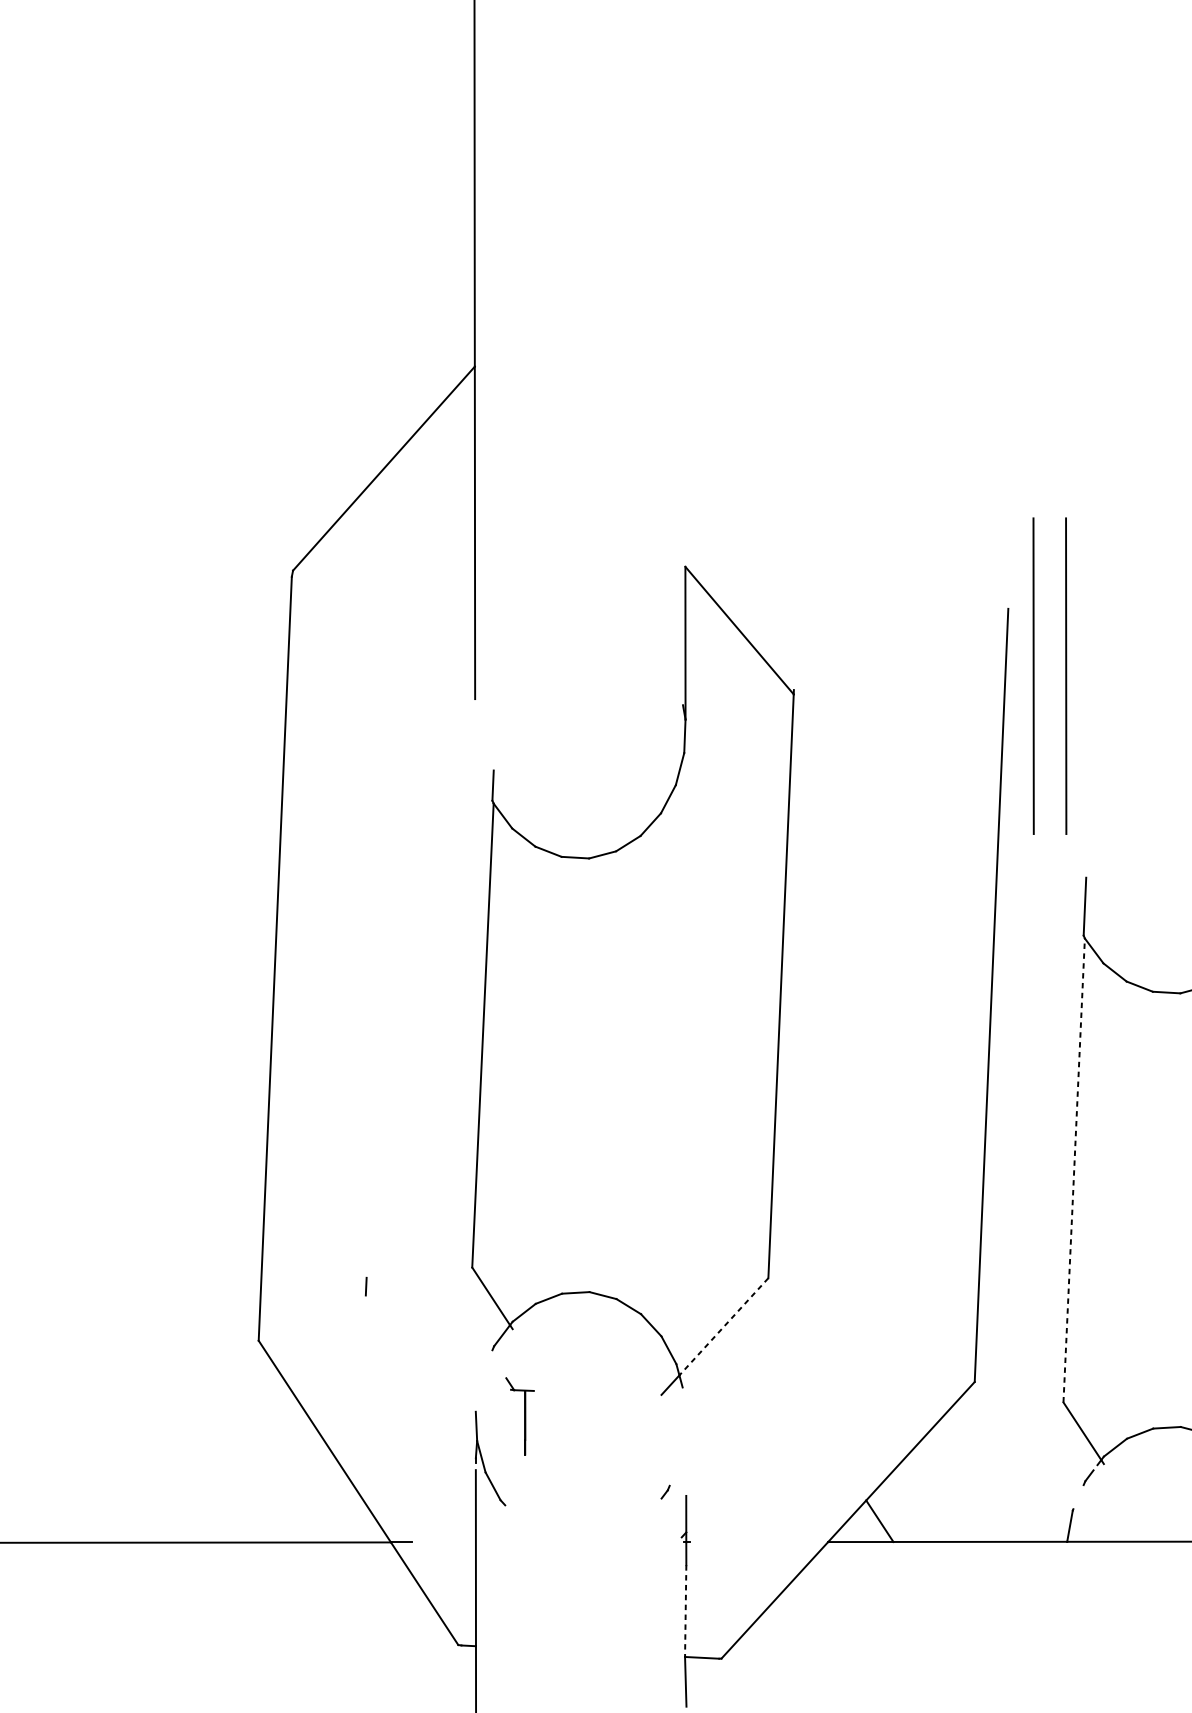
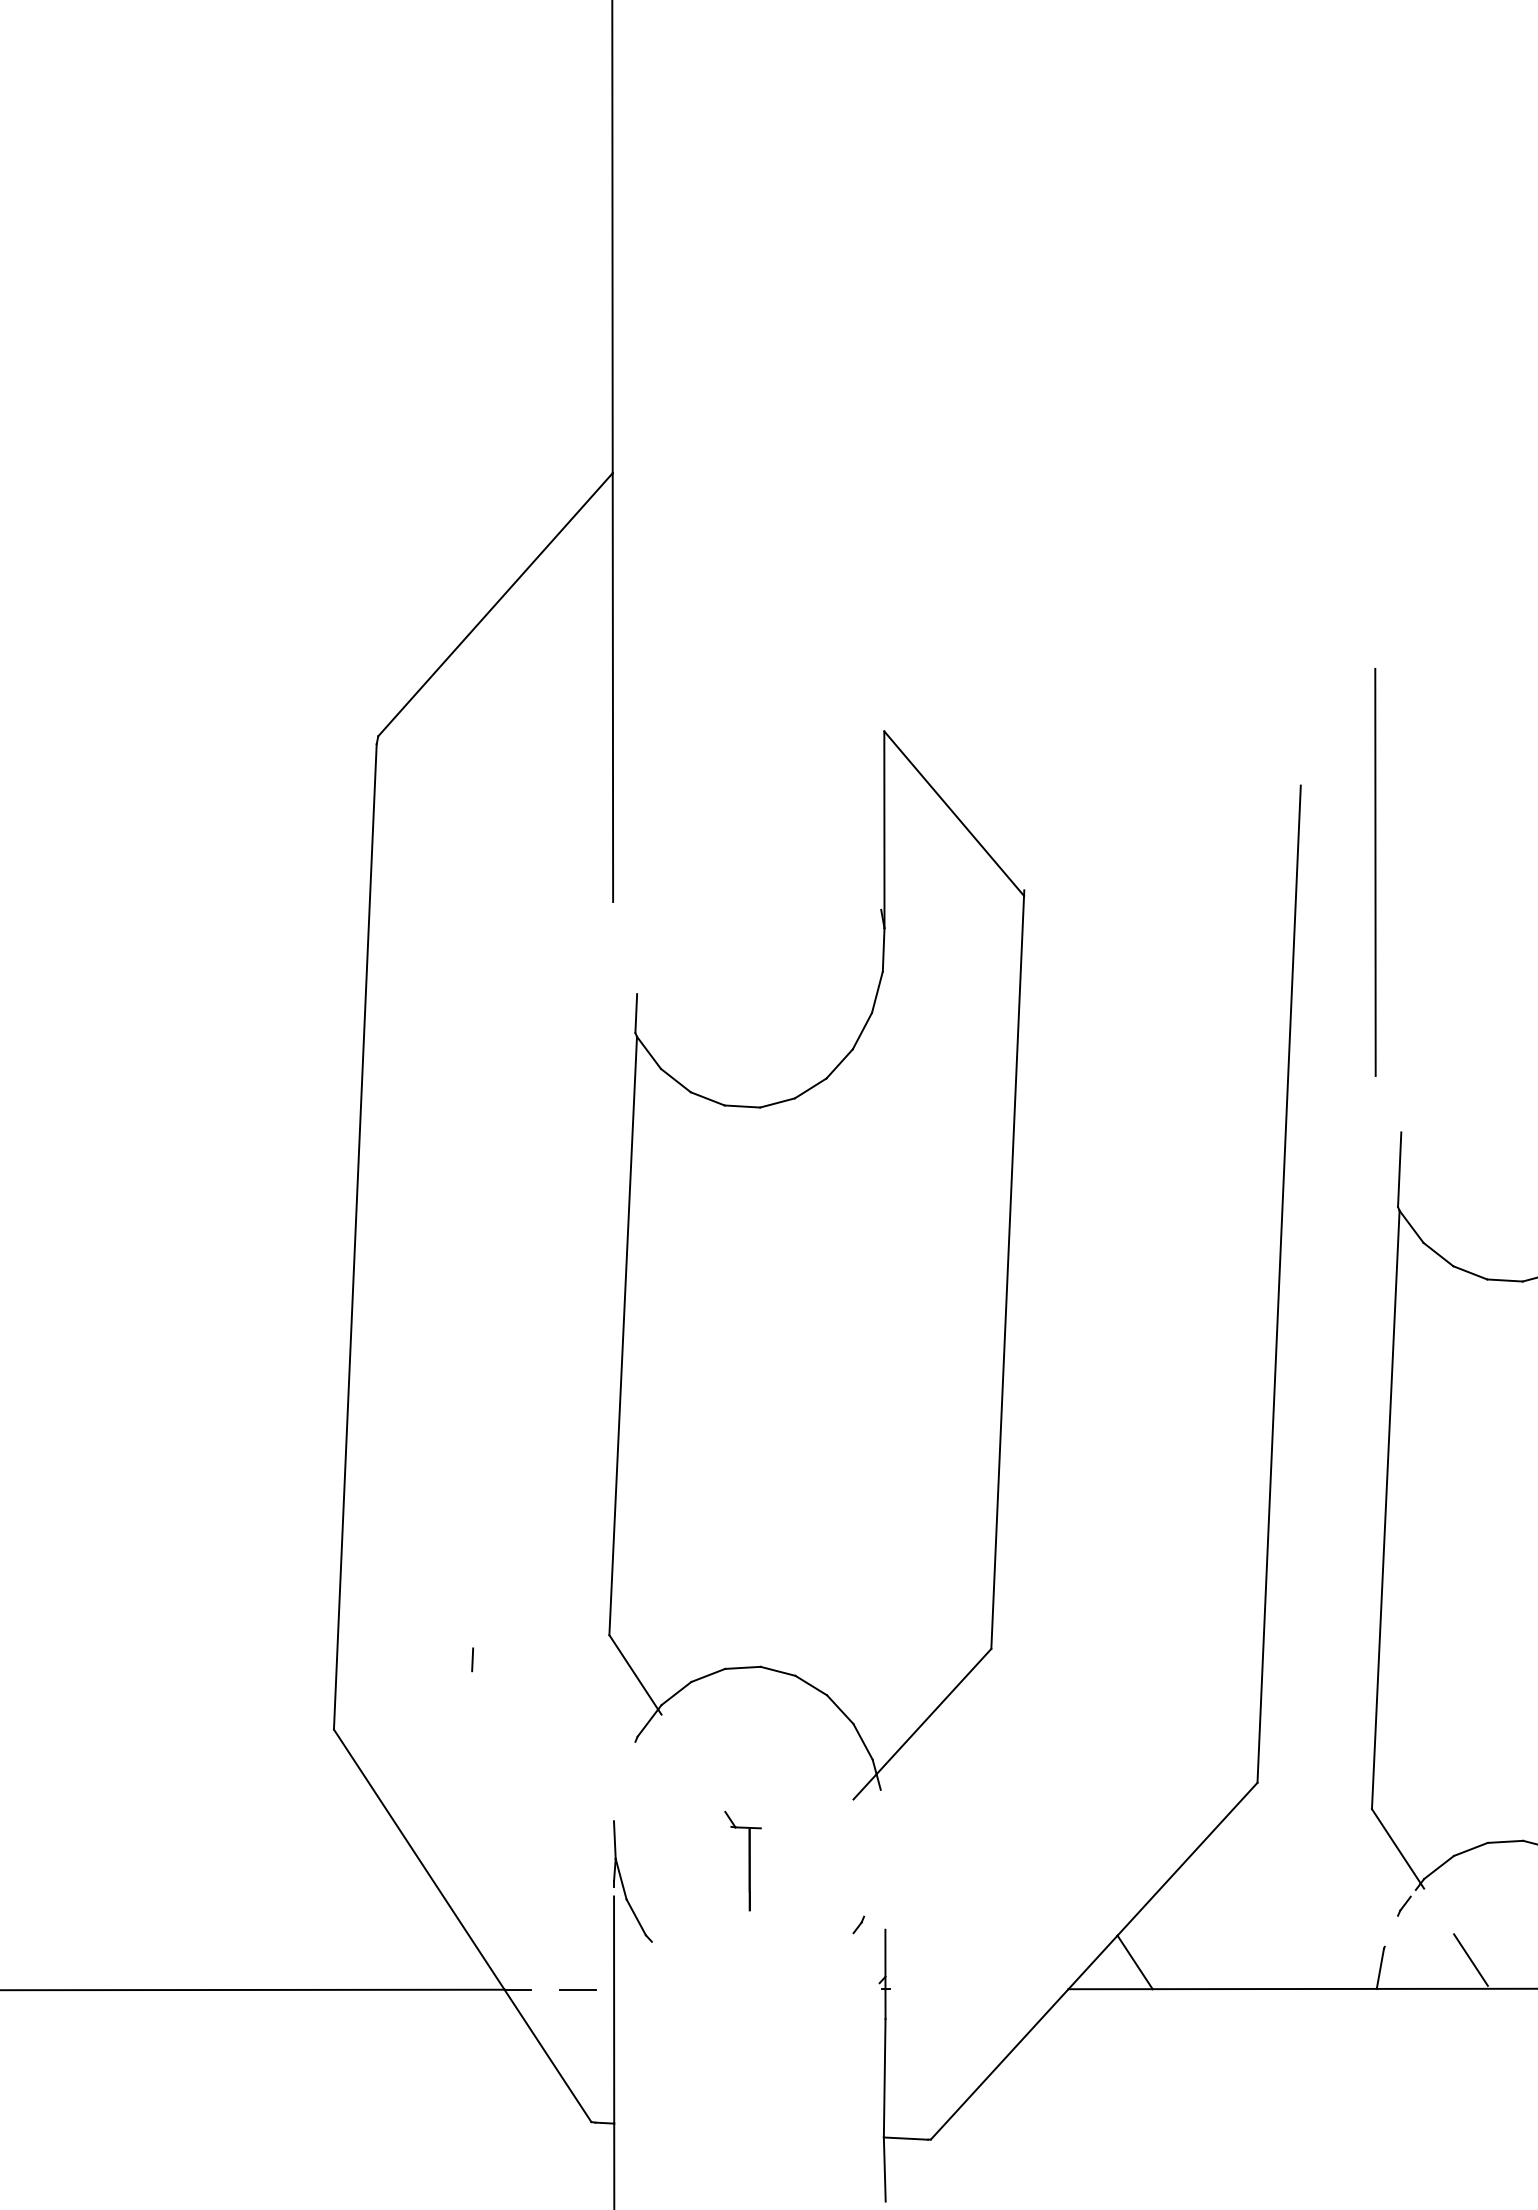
line: (1033, 676) -> (1333, 872), removed
line: (1073, 1170) -> (1385, 1509), dashed -> solid
line: (723, 1326) -> (933, 1711), dashed -> solid
part: (519, 1415) -> (742, 1860), moved
line: (1139, 1518) -> (1470, 1959), added
line: (447, 1542) -> (577, 1989), added
line: (685, 1611) -> (884, 2078), dashed -> solid

